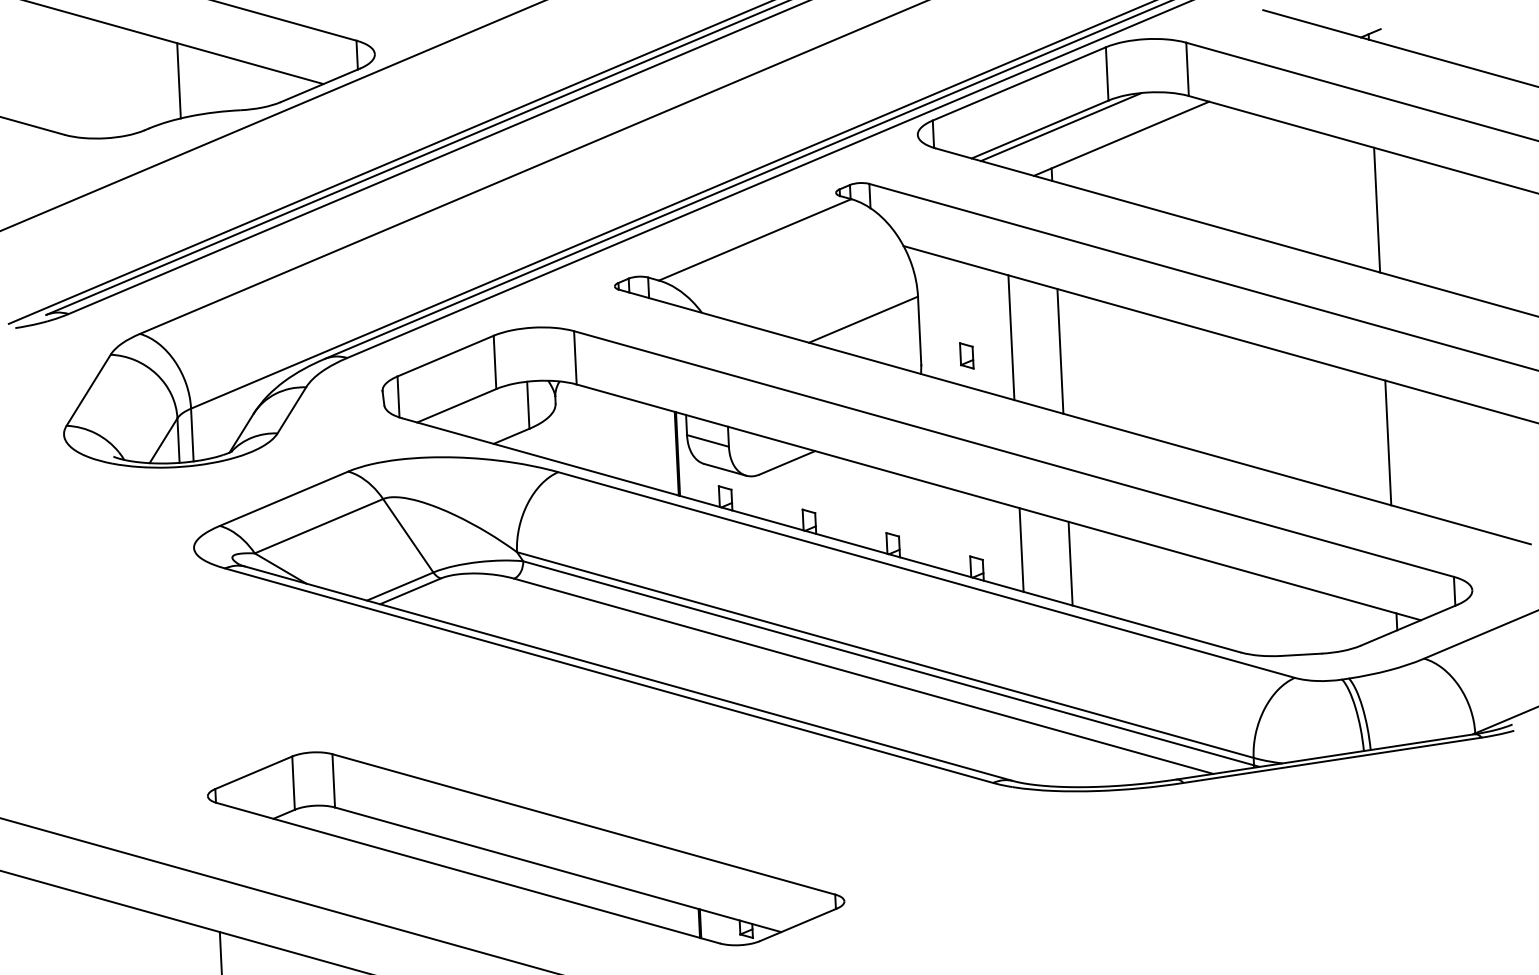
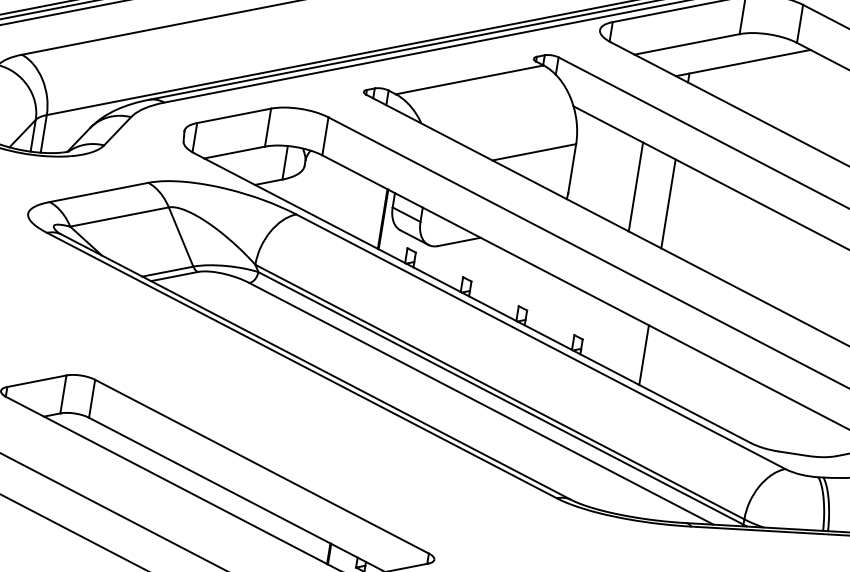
line: (1060, 127) -> (701, 46), removed
part: (966, 355) -> (601, 192), removed
line: (1021, 549) -> (611, 337), removed

